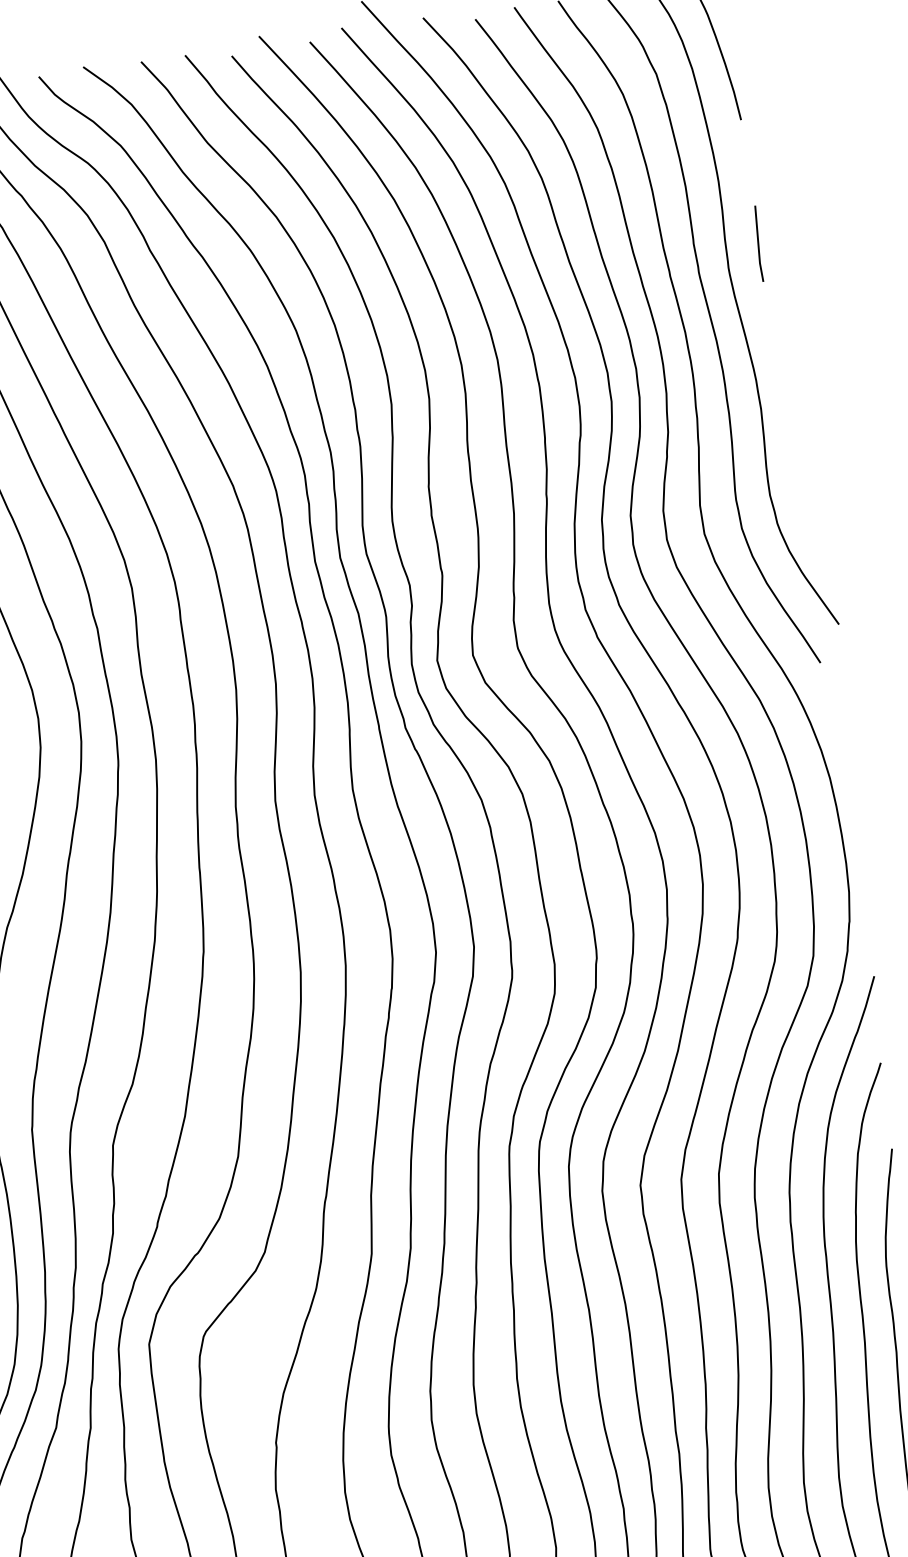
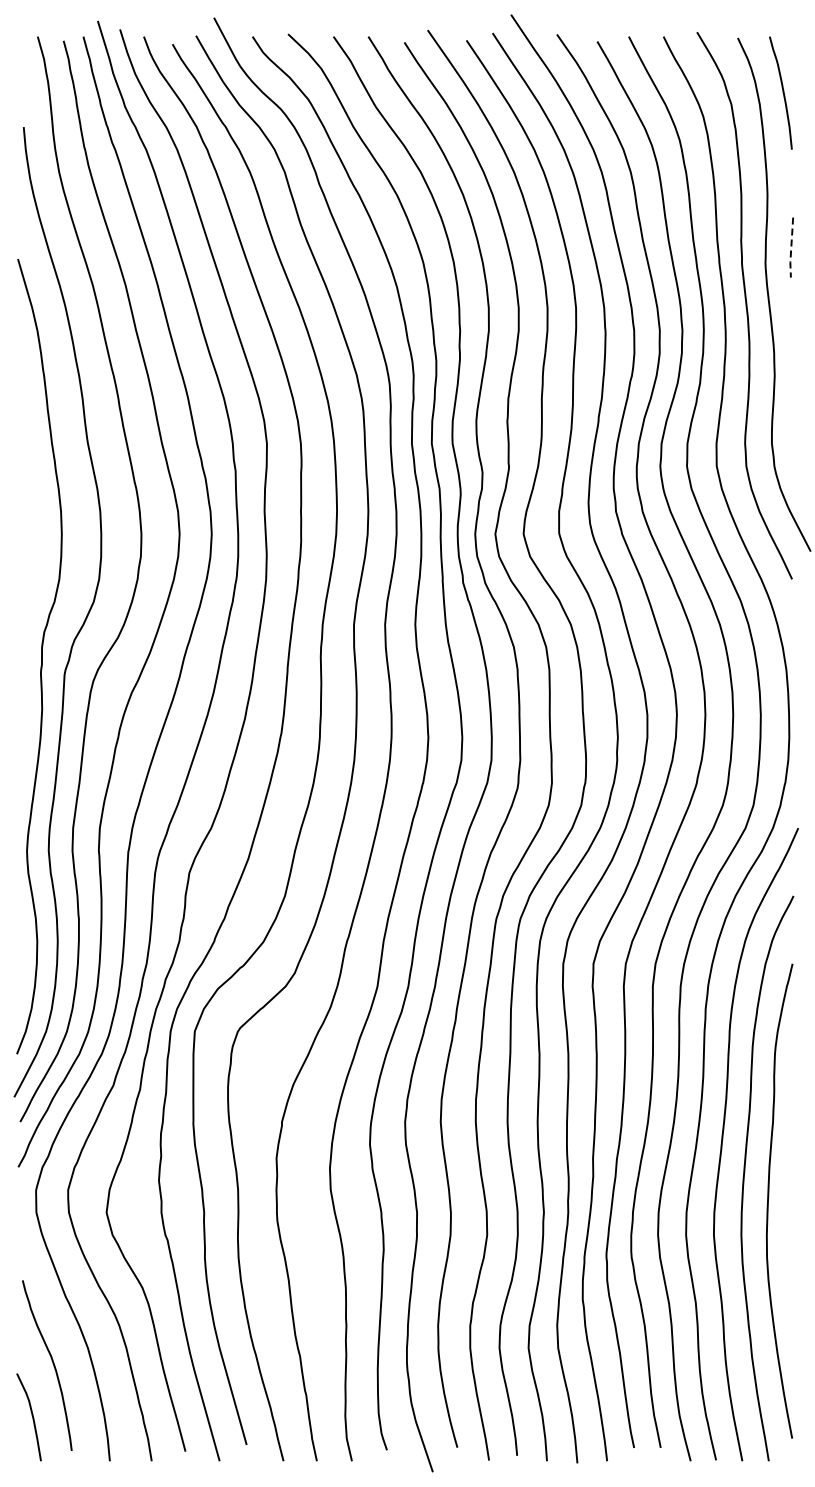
line: (758, 245) -> (791, 248), solid -> dashed

